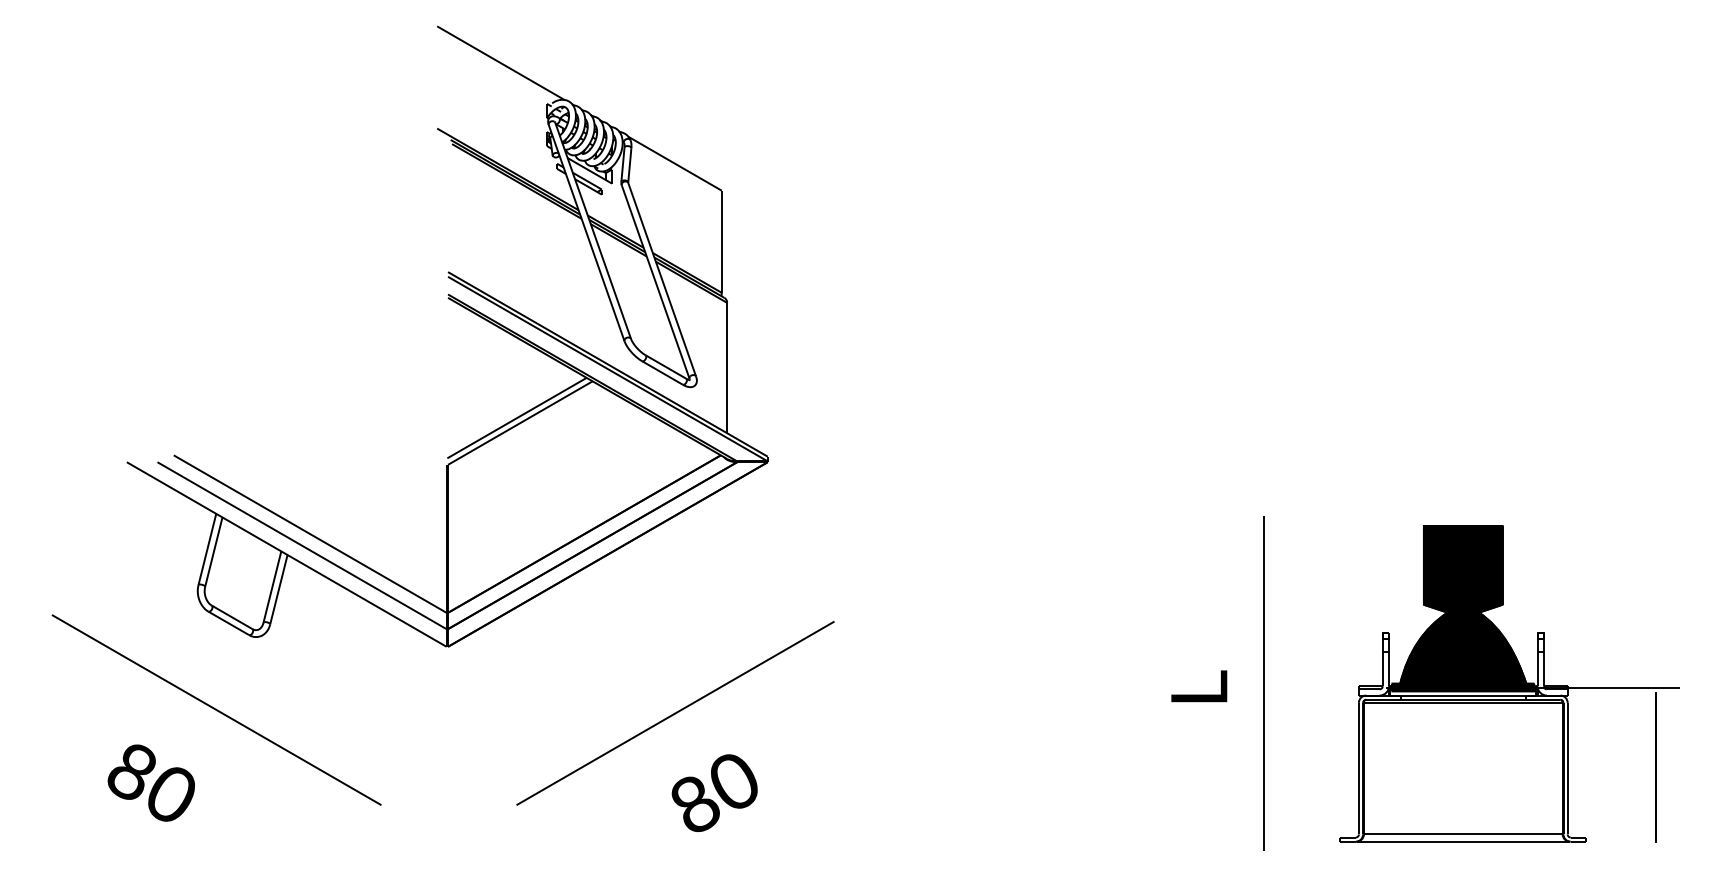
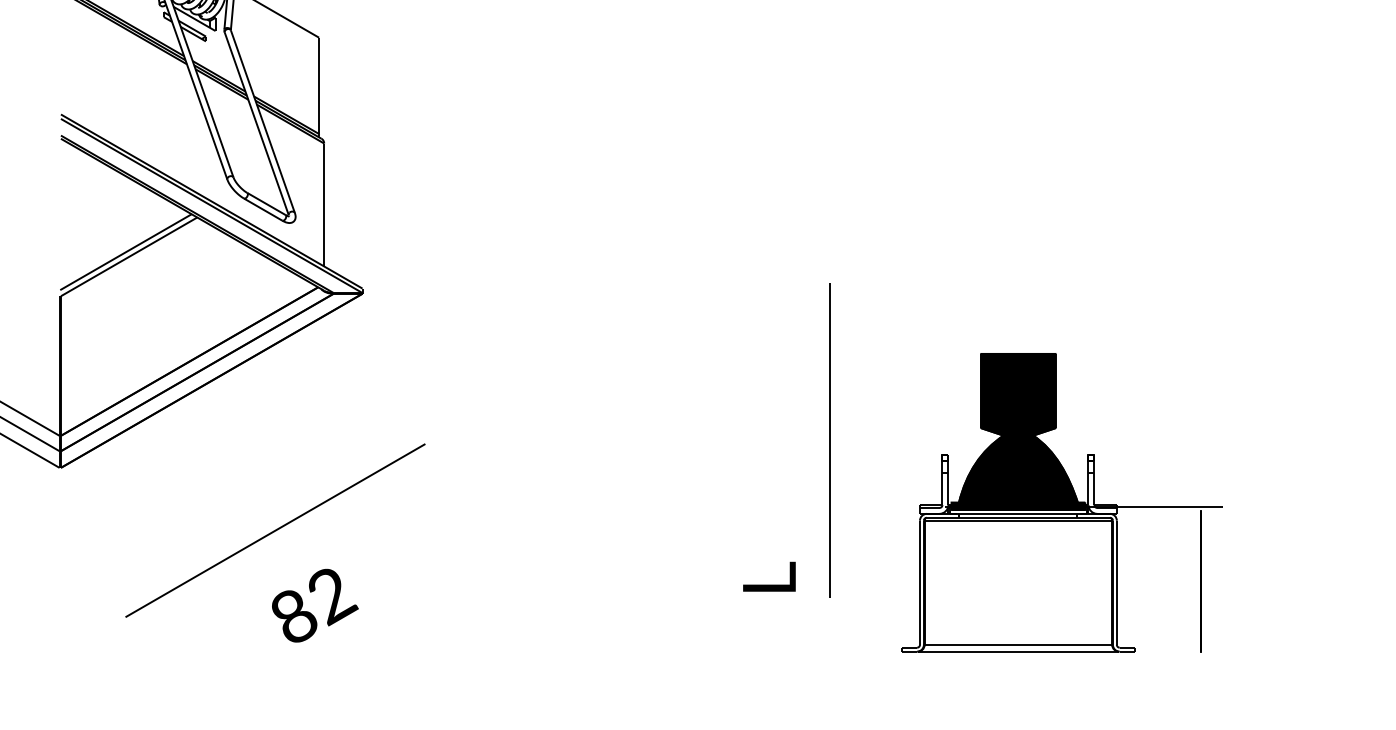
line: (1263, 683) -> (829, 440), moved
text: (1199, 686) -> (769, 576), moved
text: (737, 784) -> (333, 597), 80 -> 82

